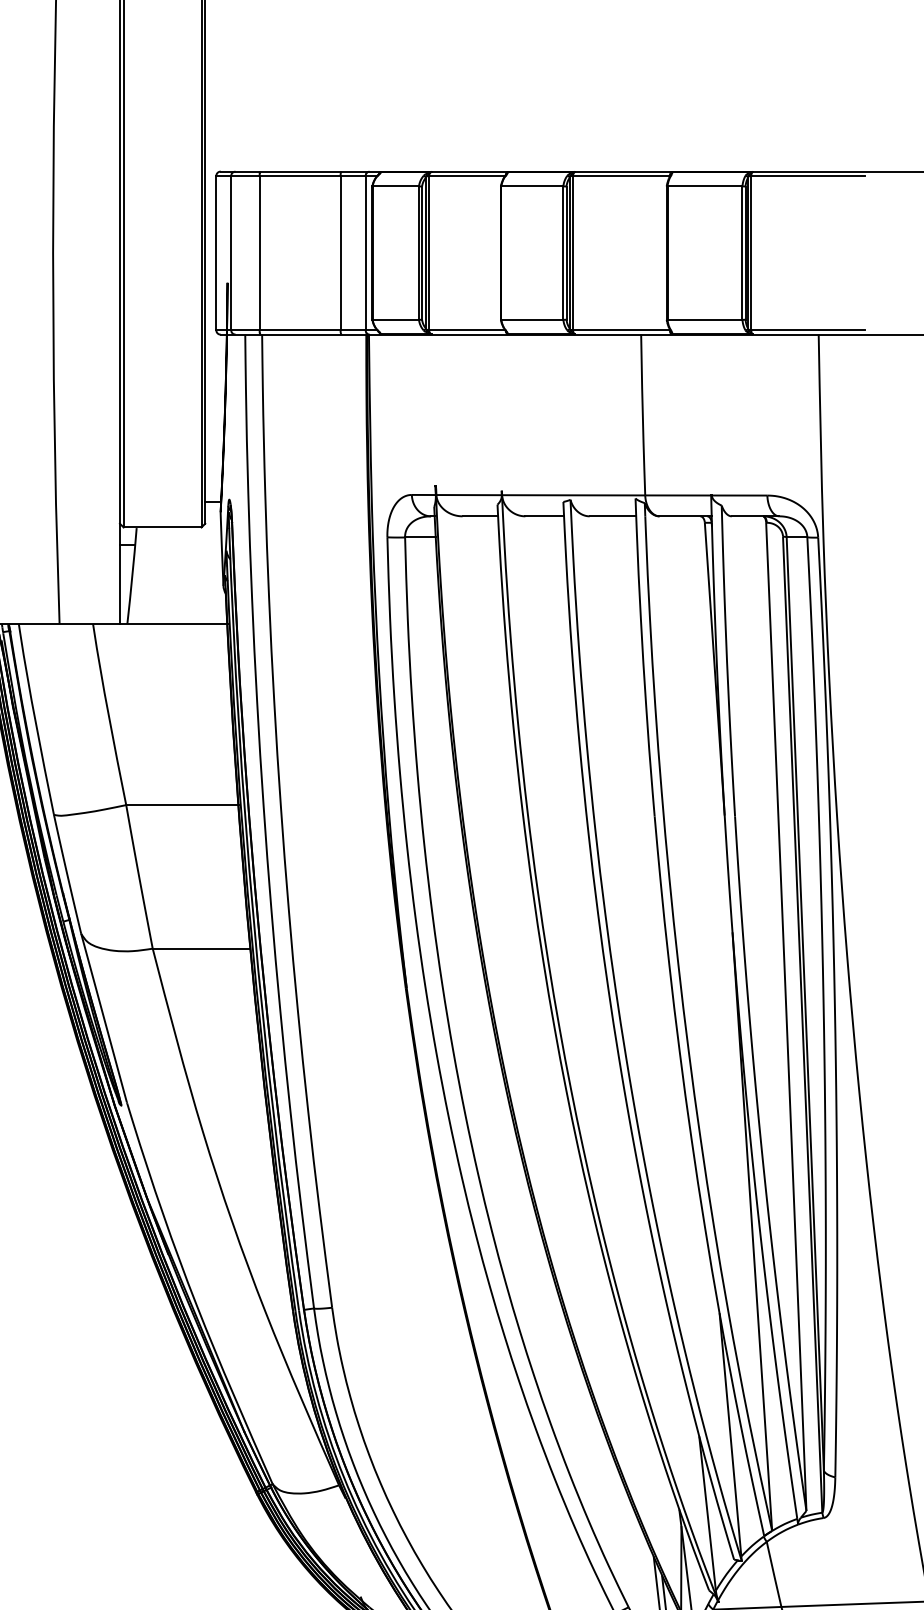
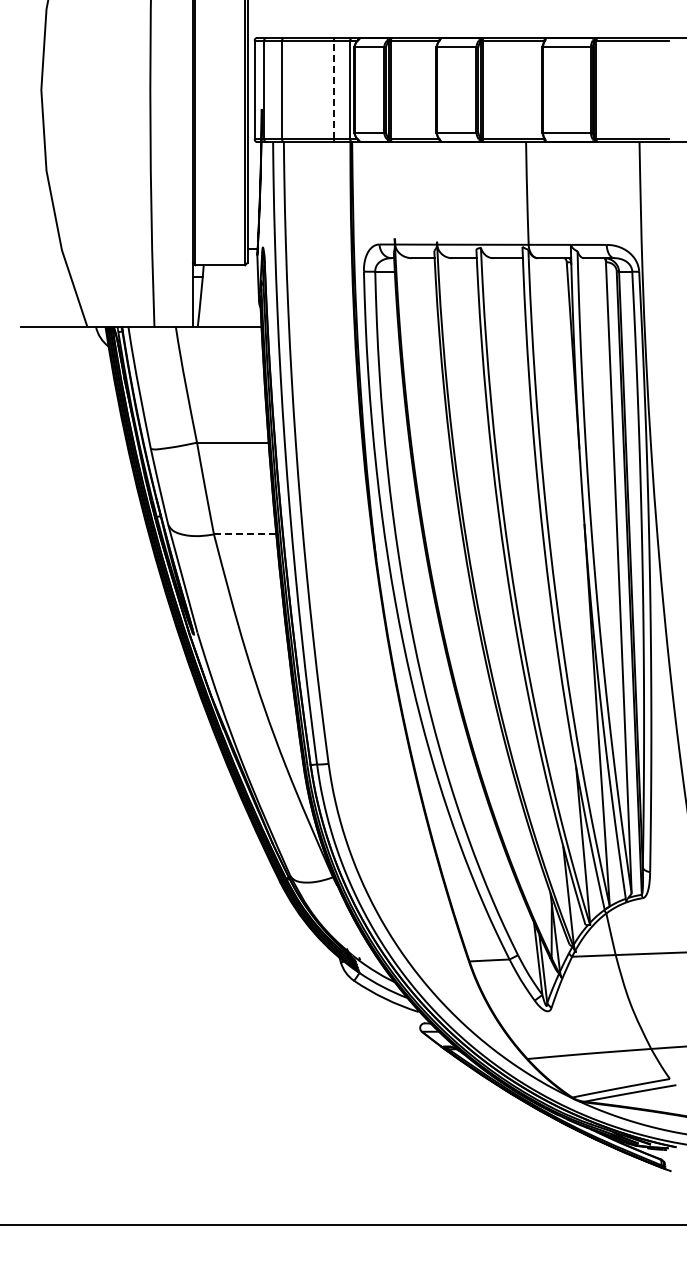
line: (341, 252) -> (334, 89), solid -> dashed
line: (200, 948) -> (244, 534), solid -> dashed

